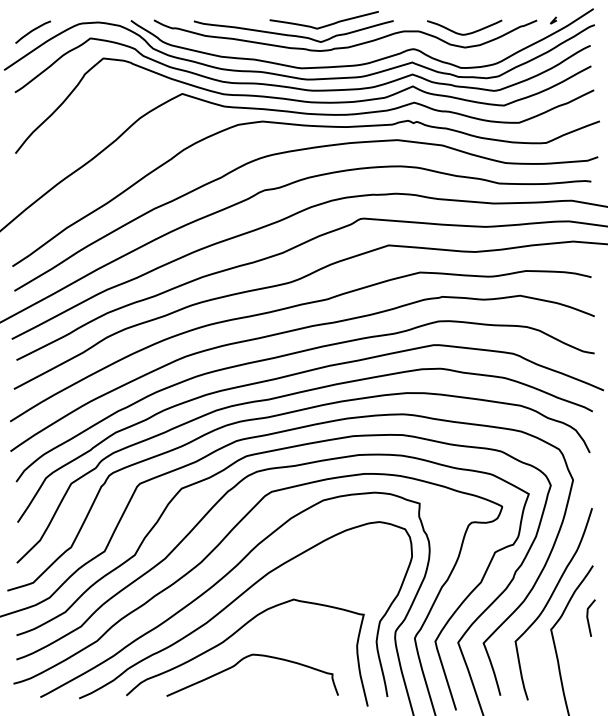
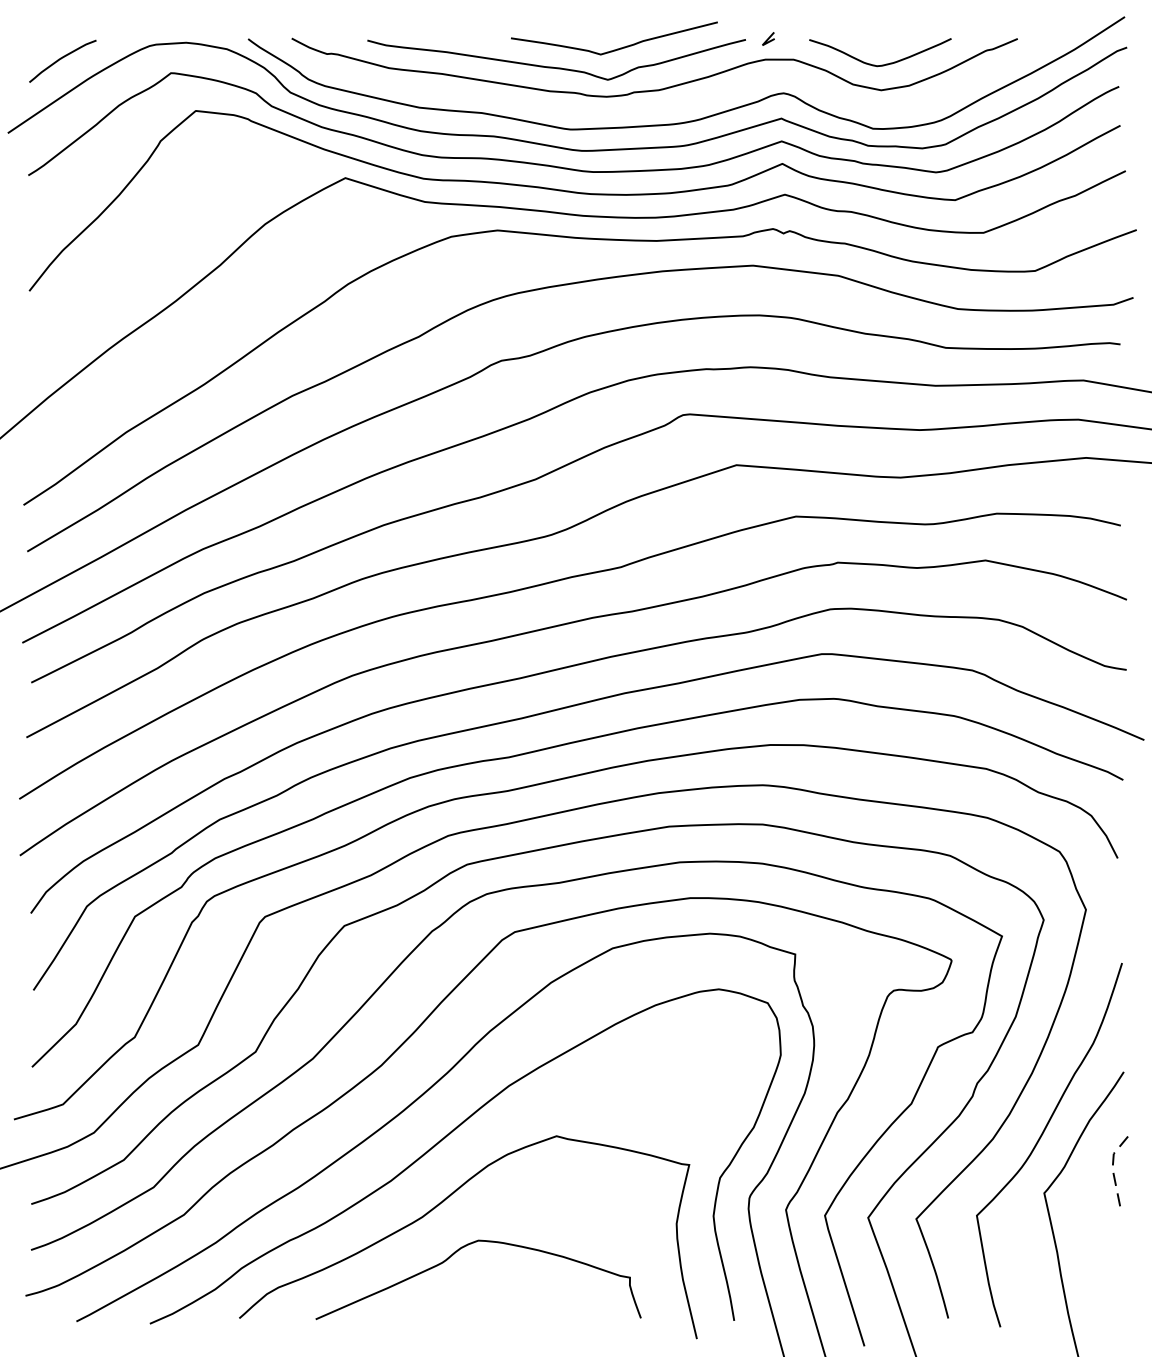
line: (553, 20) -> (768, 38), moved
line: (587, 616) -> (1113, 1168), solid -> dashed

